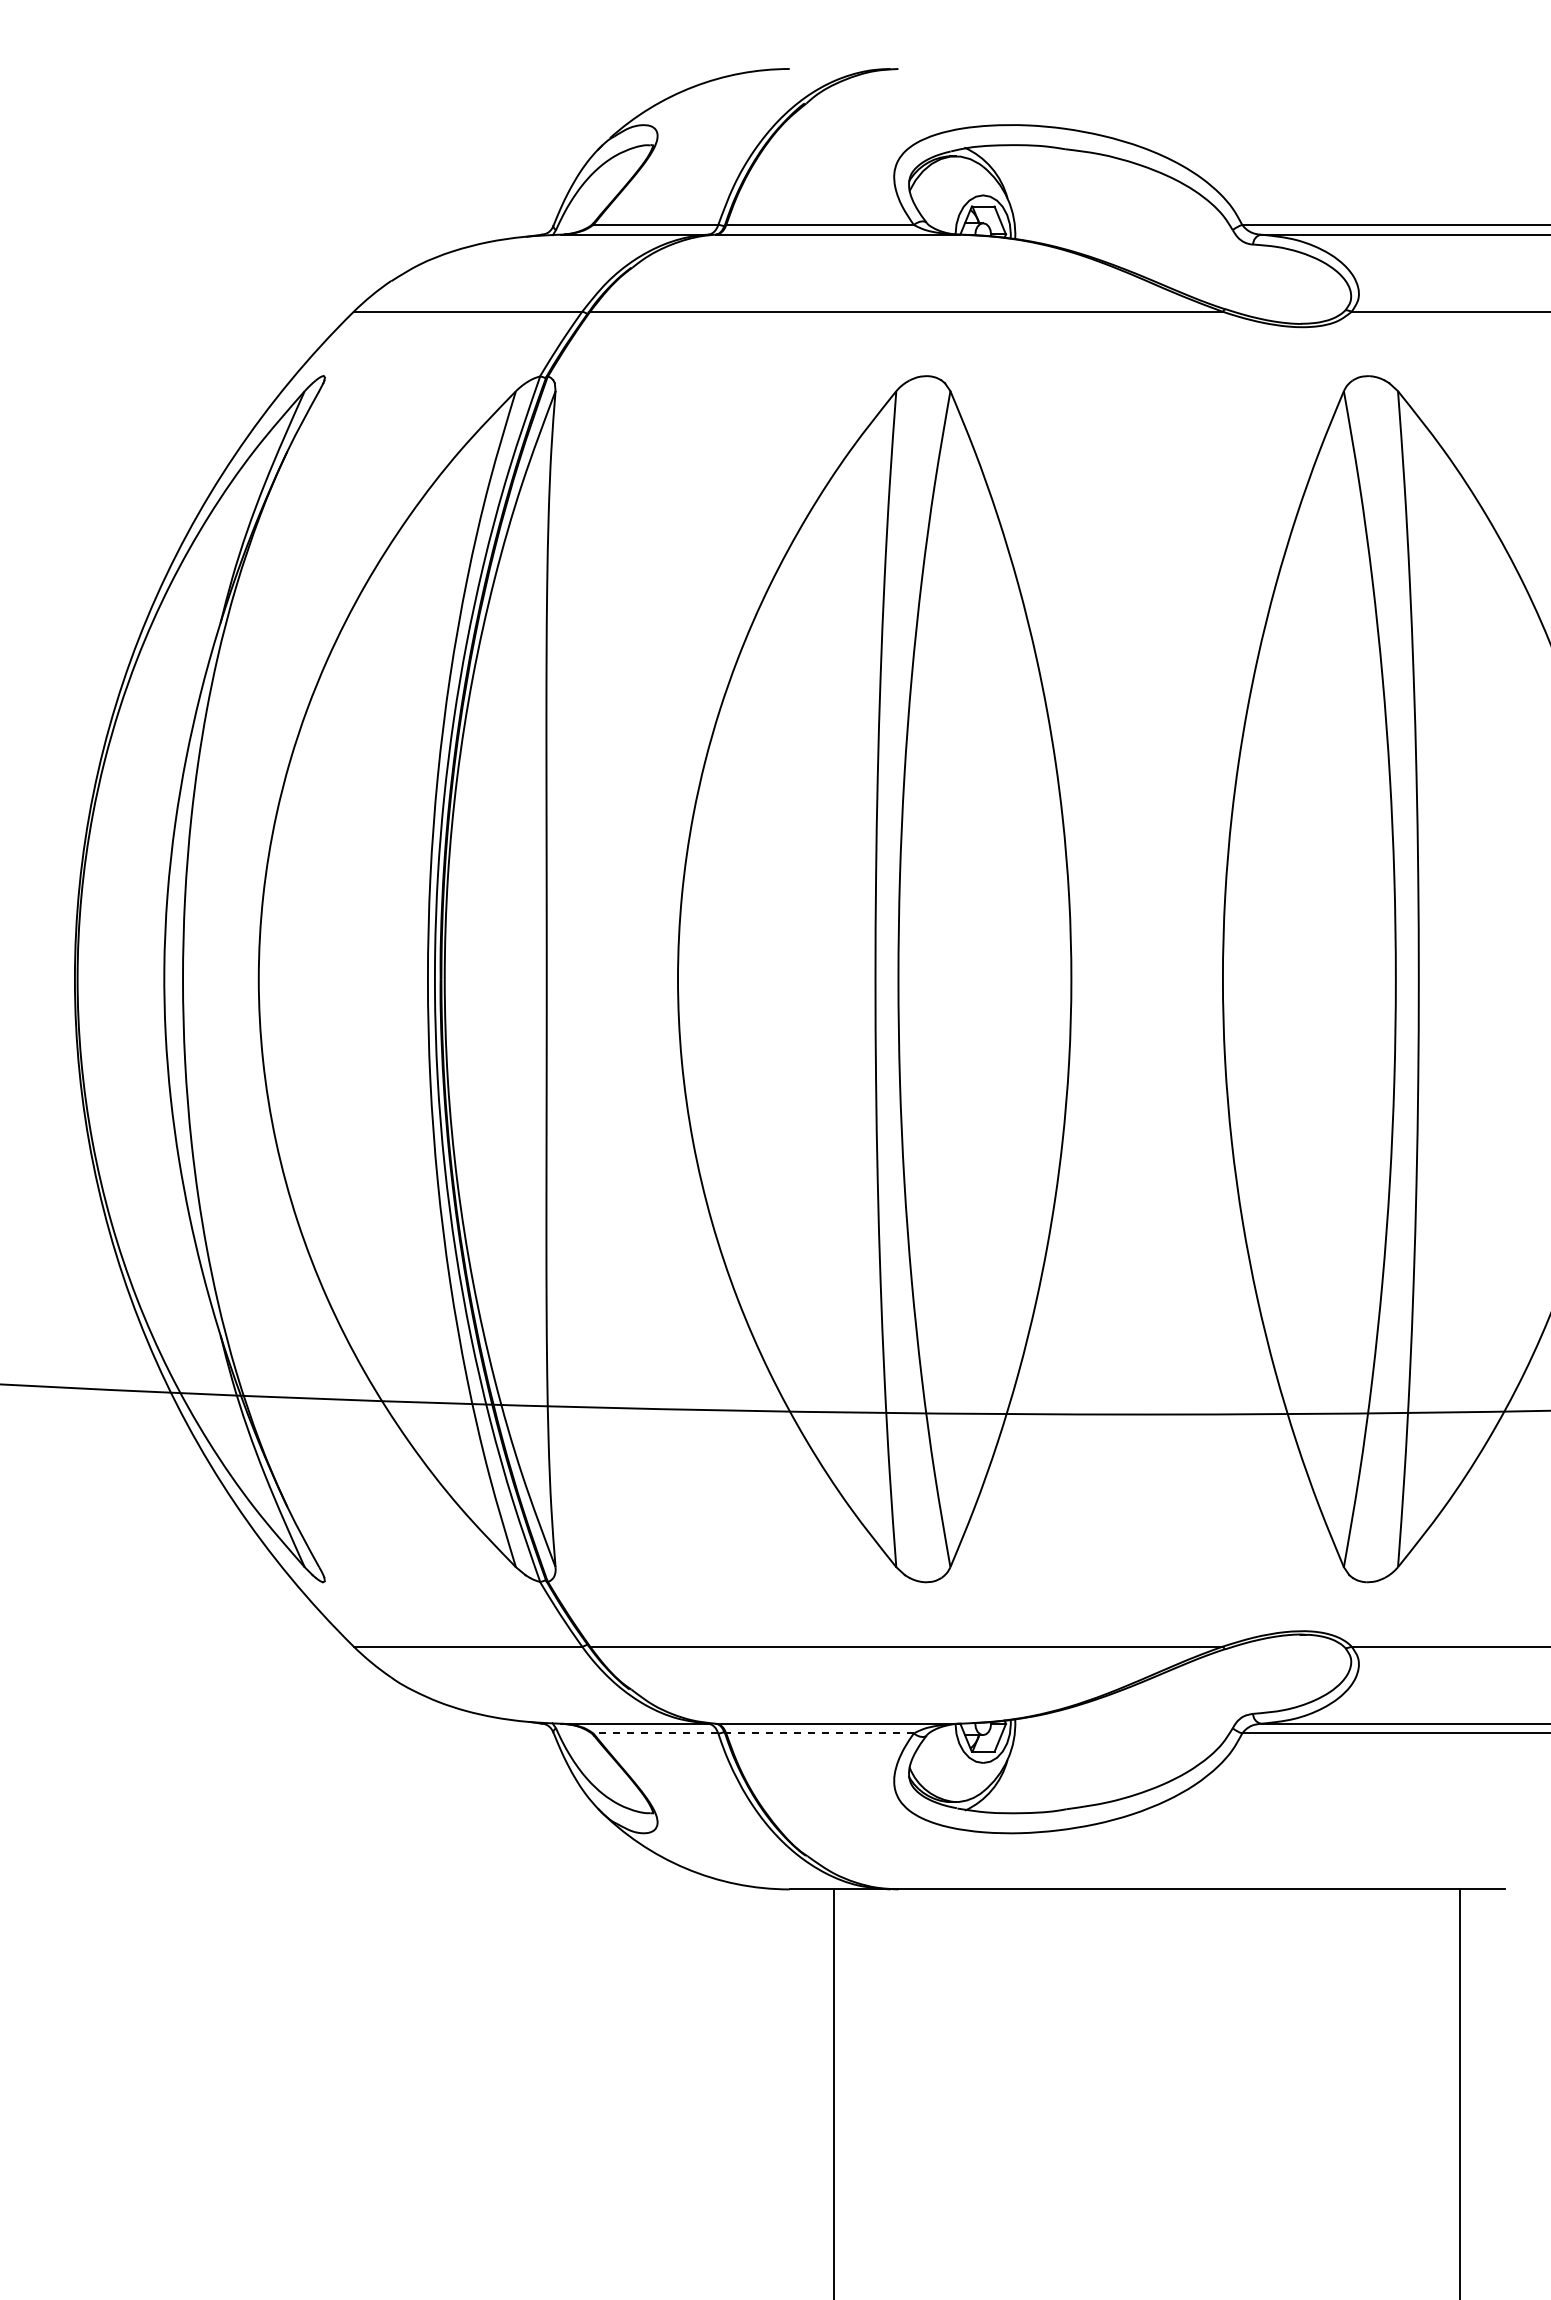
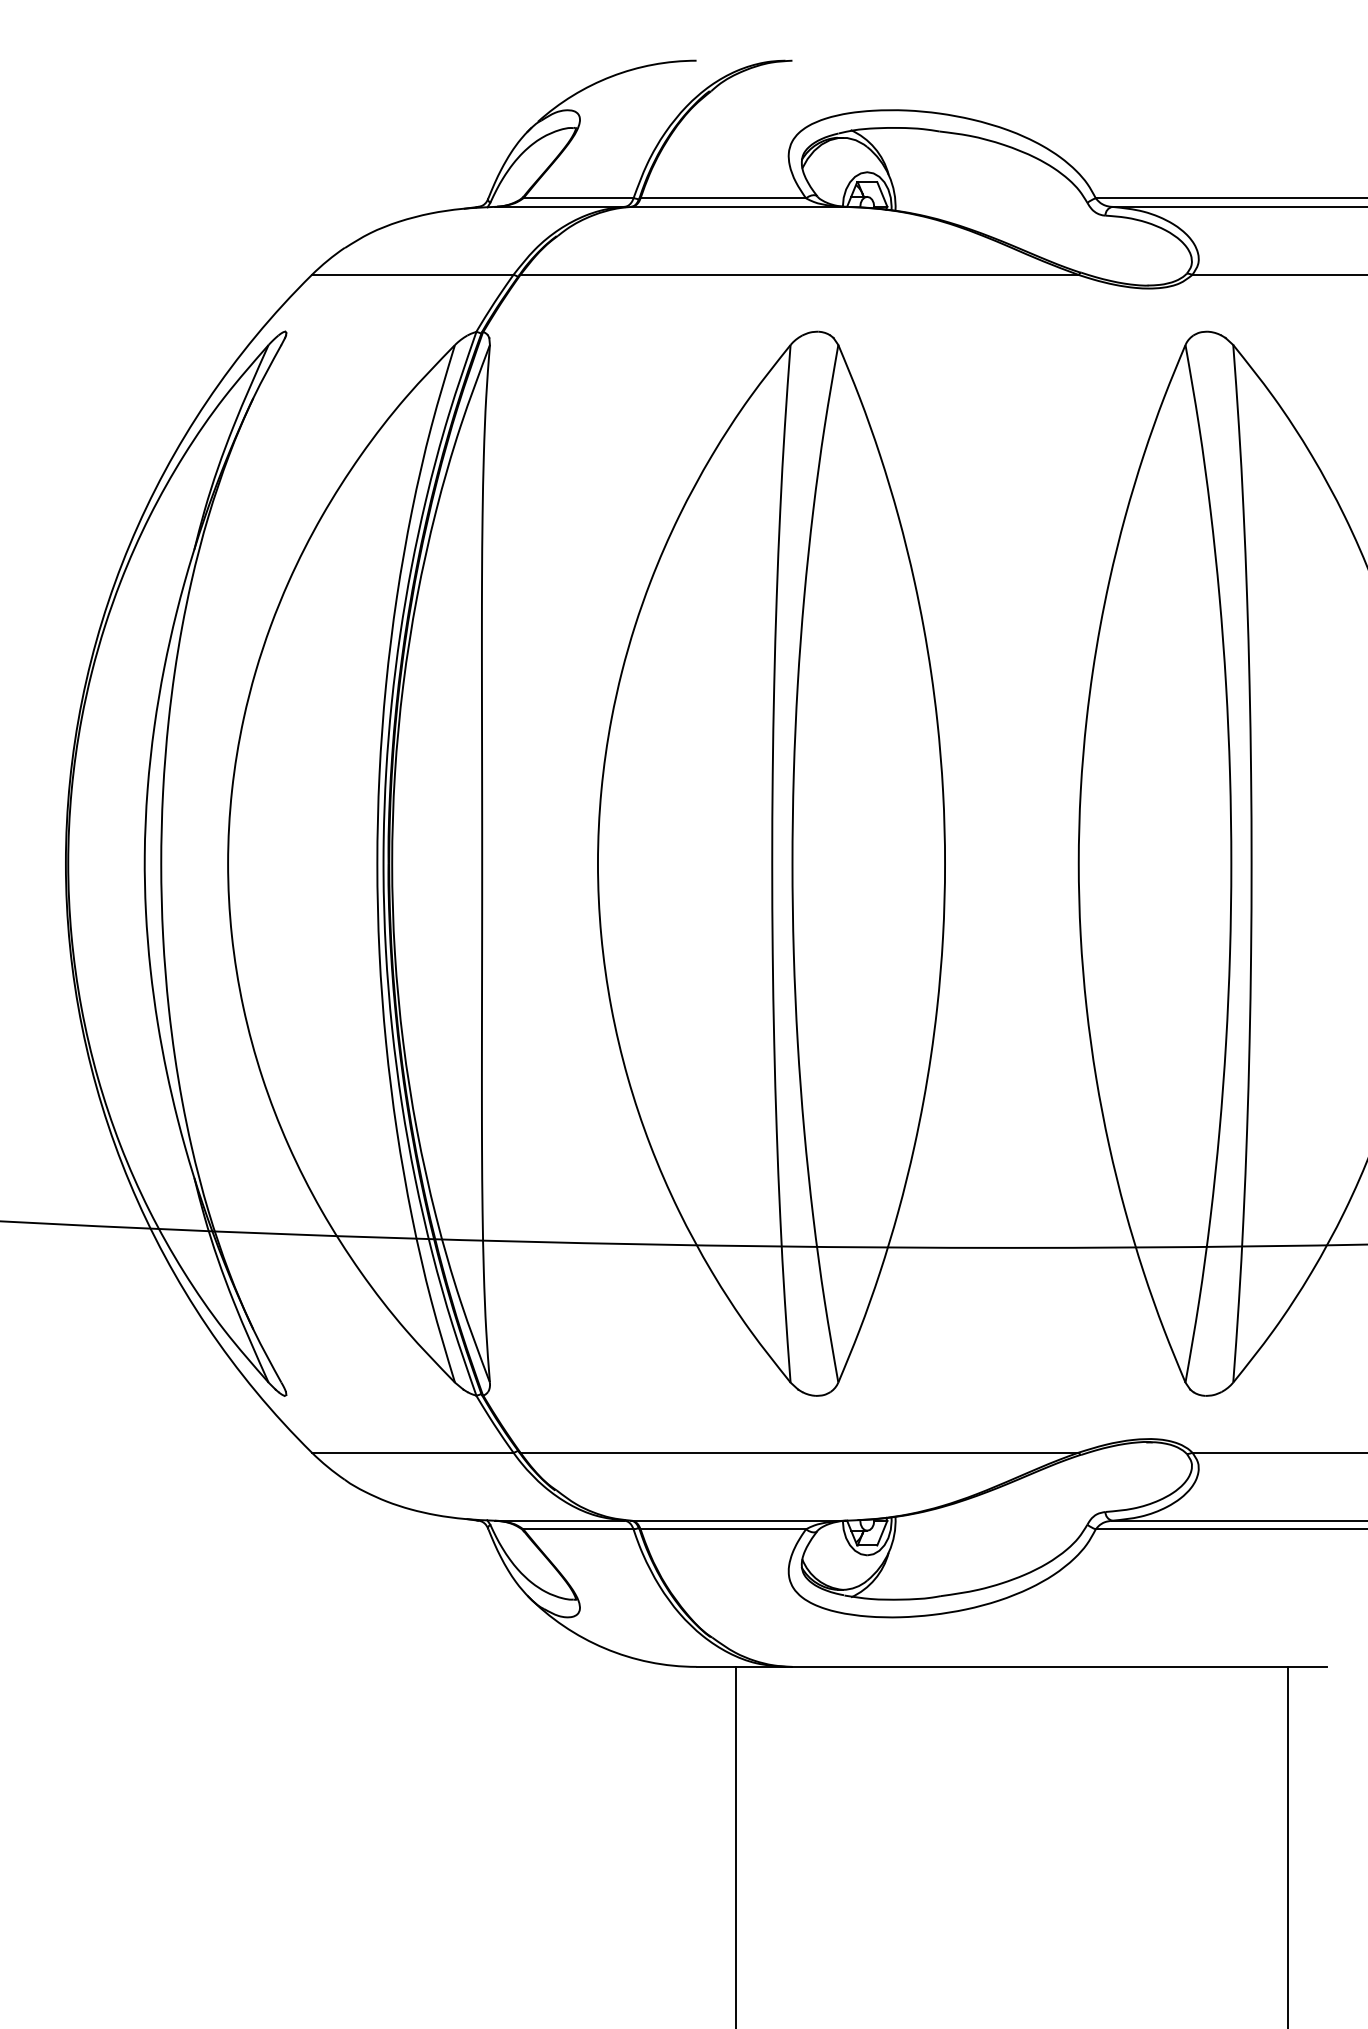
line: (655, 1733) -> (578, 1529), dashed -> solid
line: (820, 1733) -> (723, 1529), dashed -> solid

